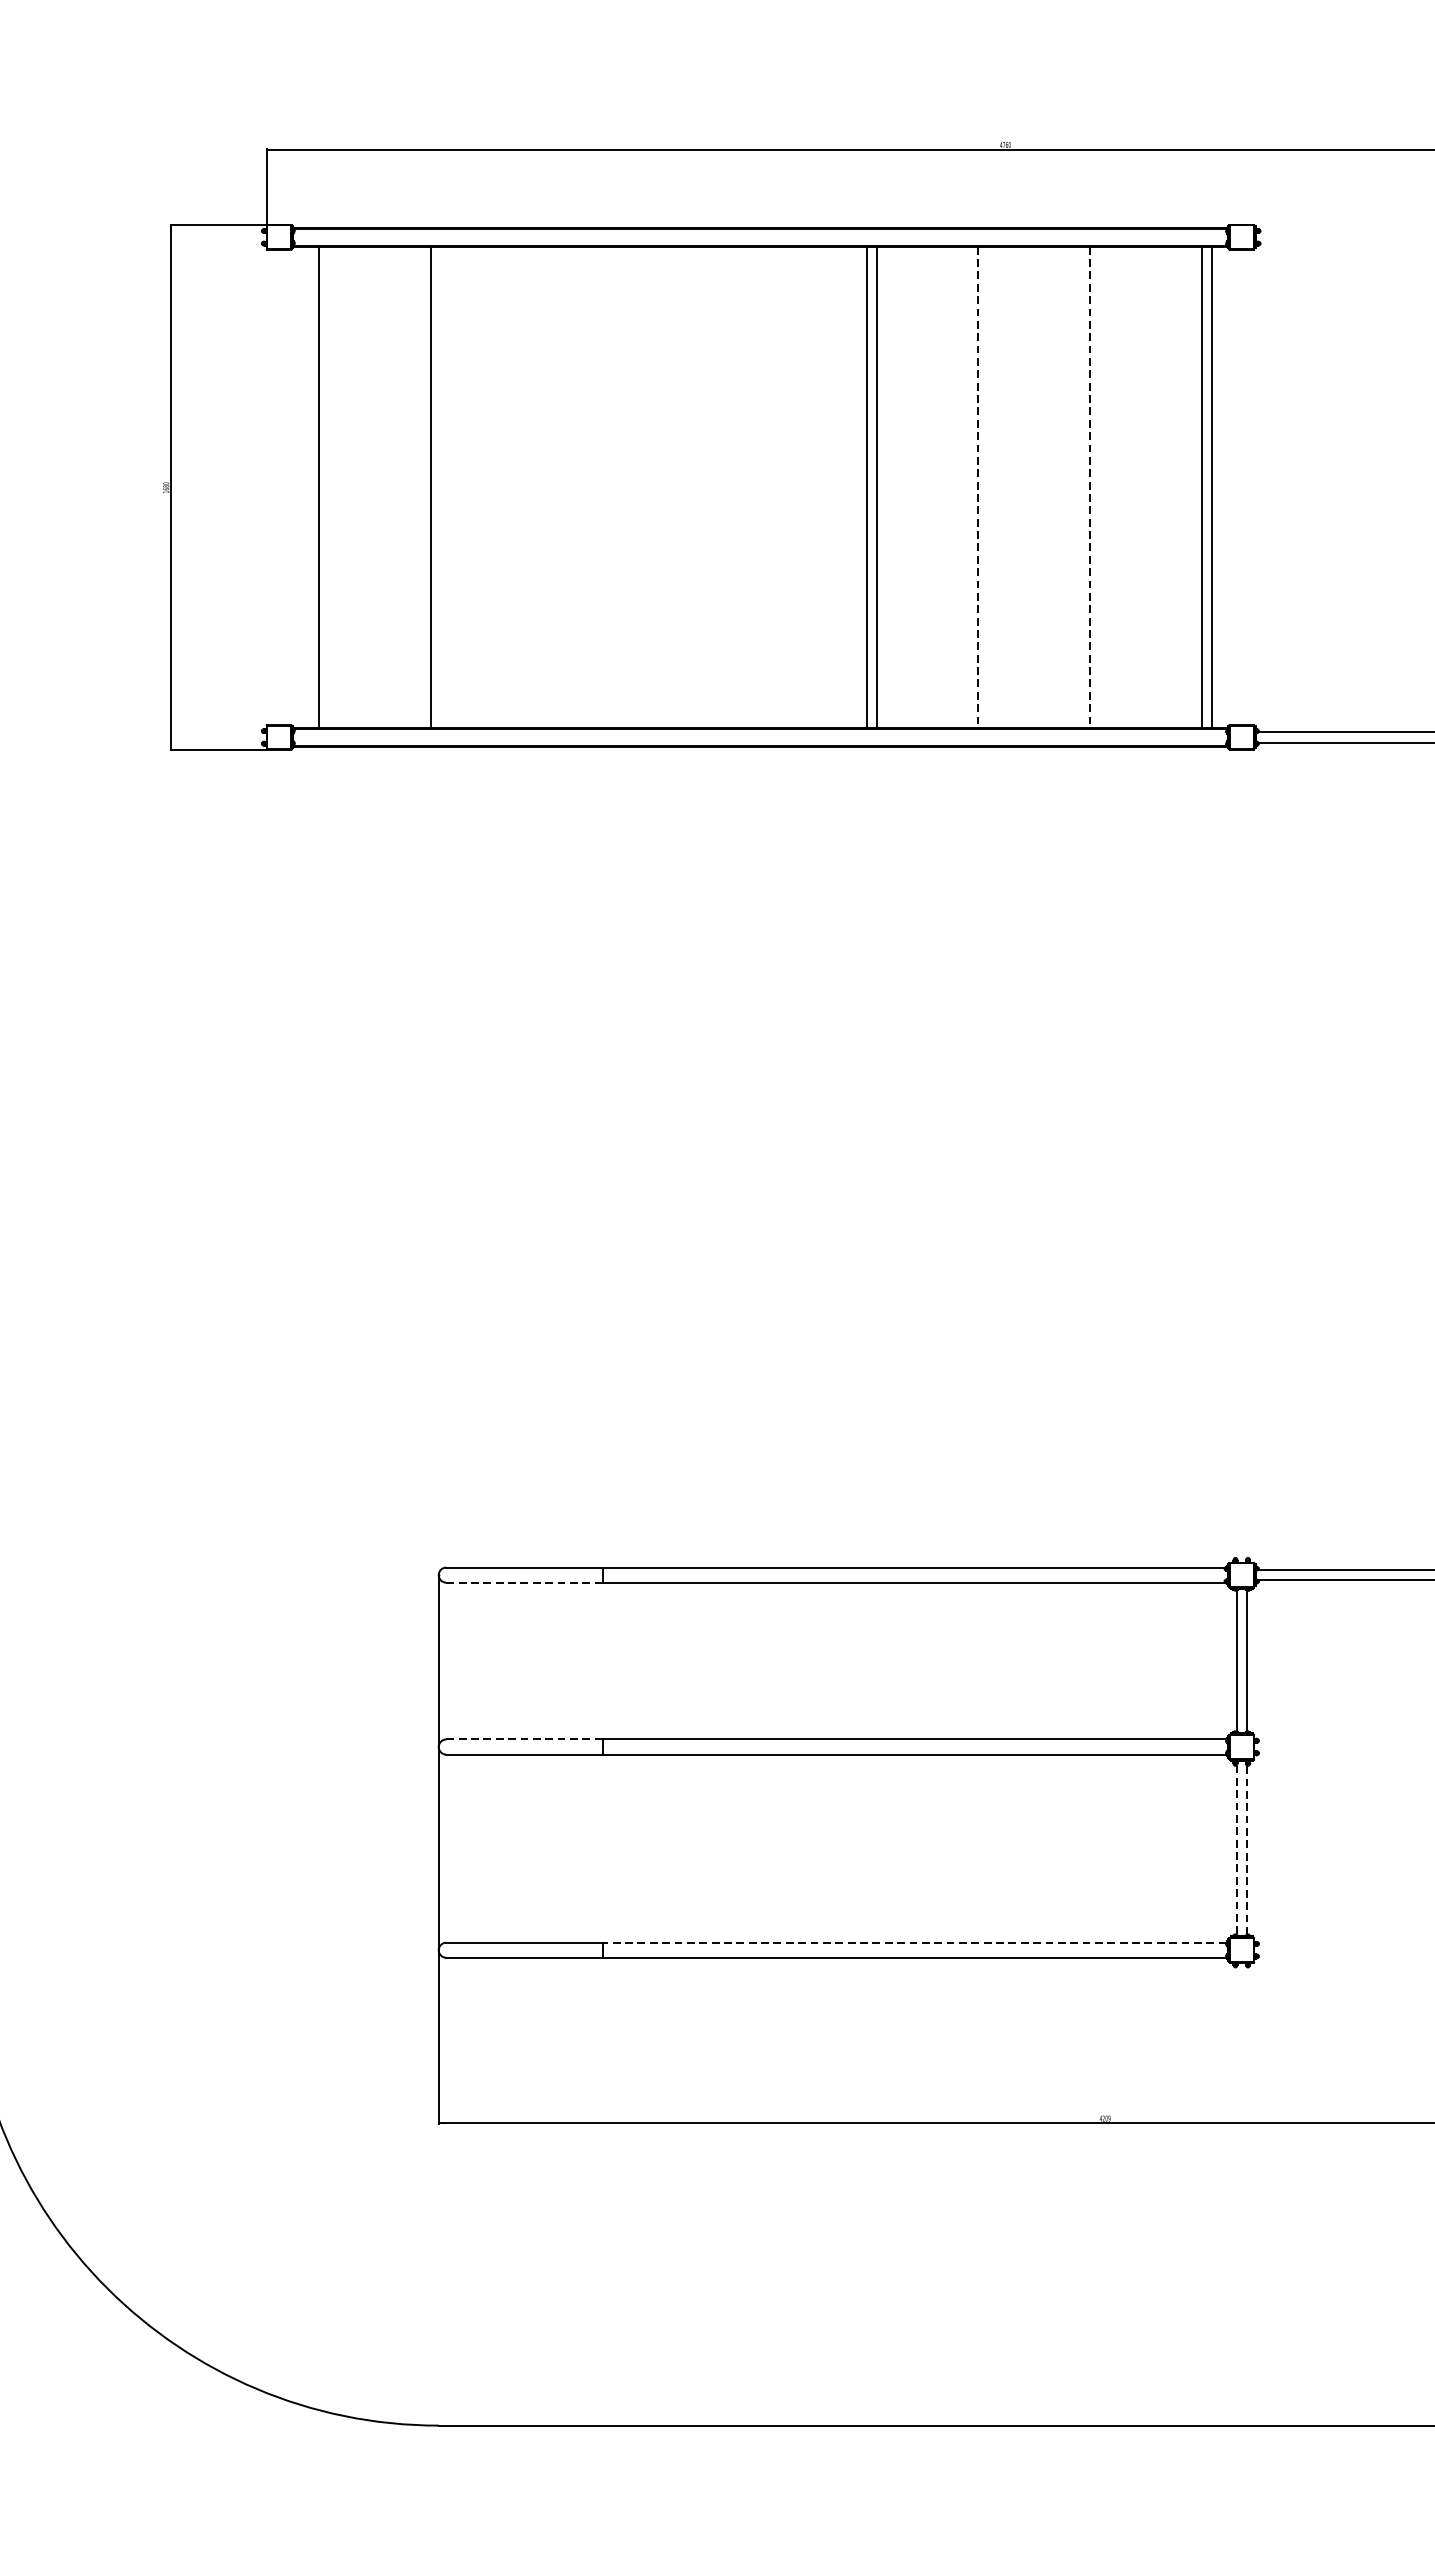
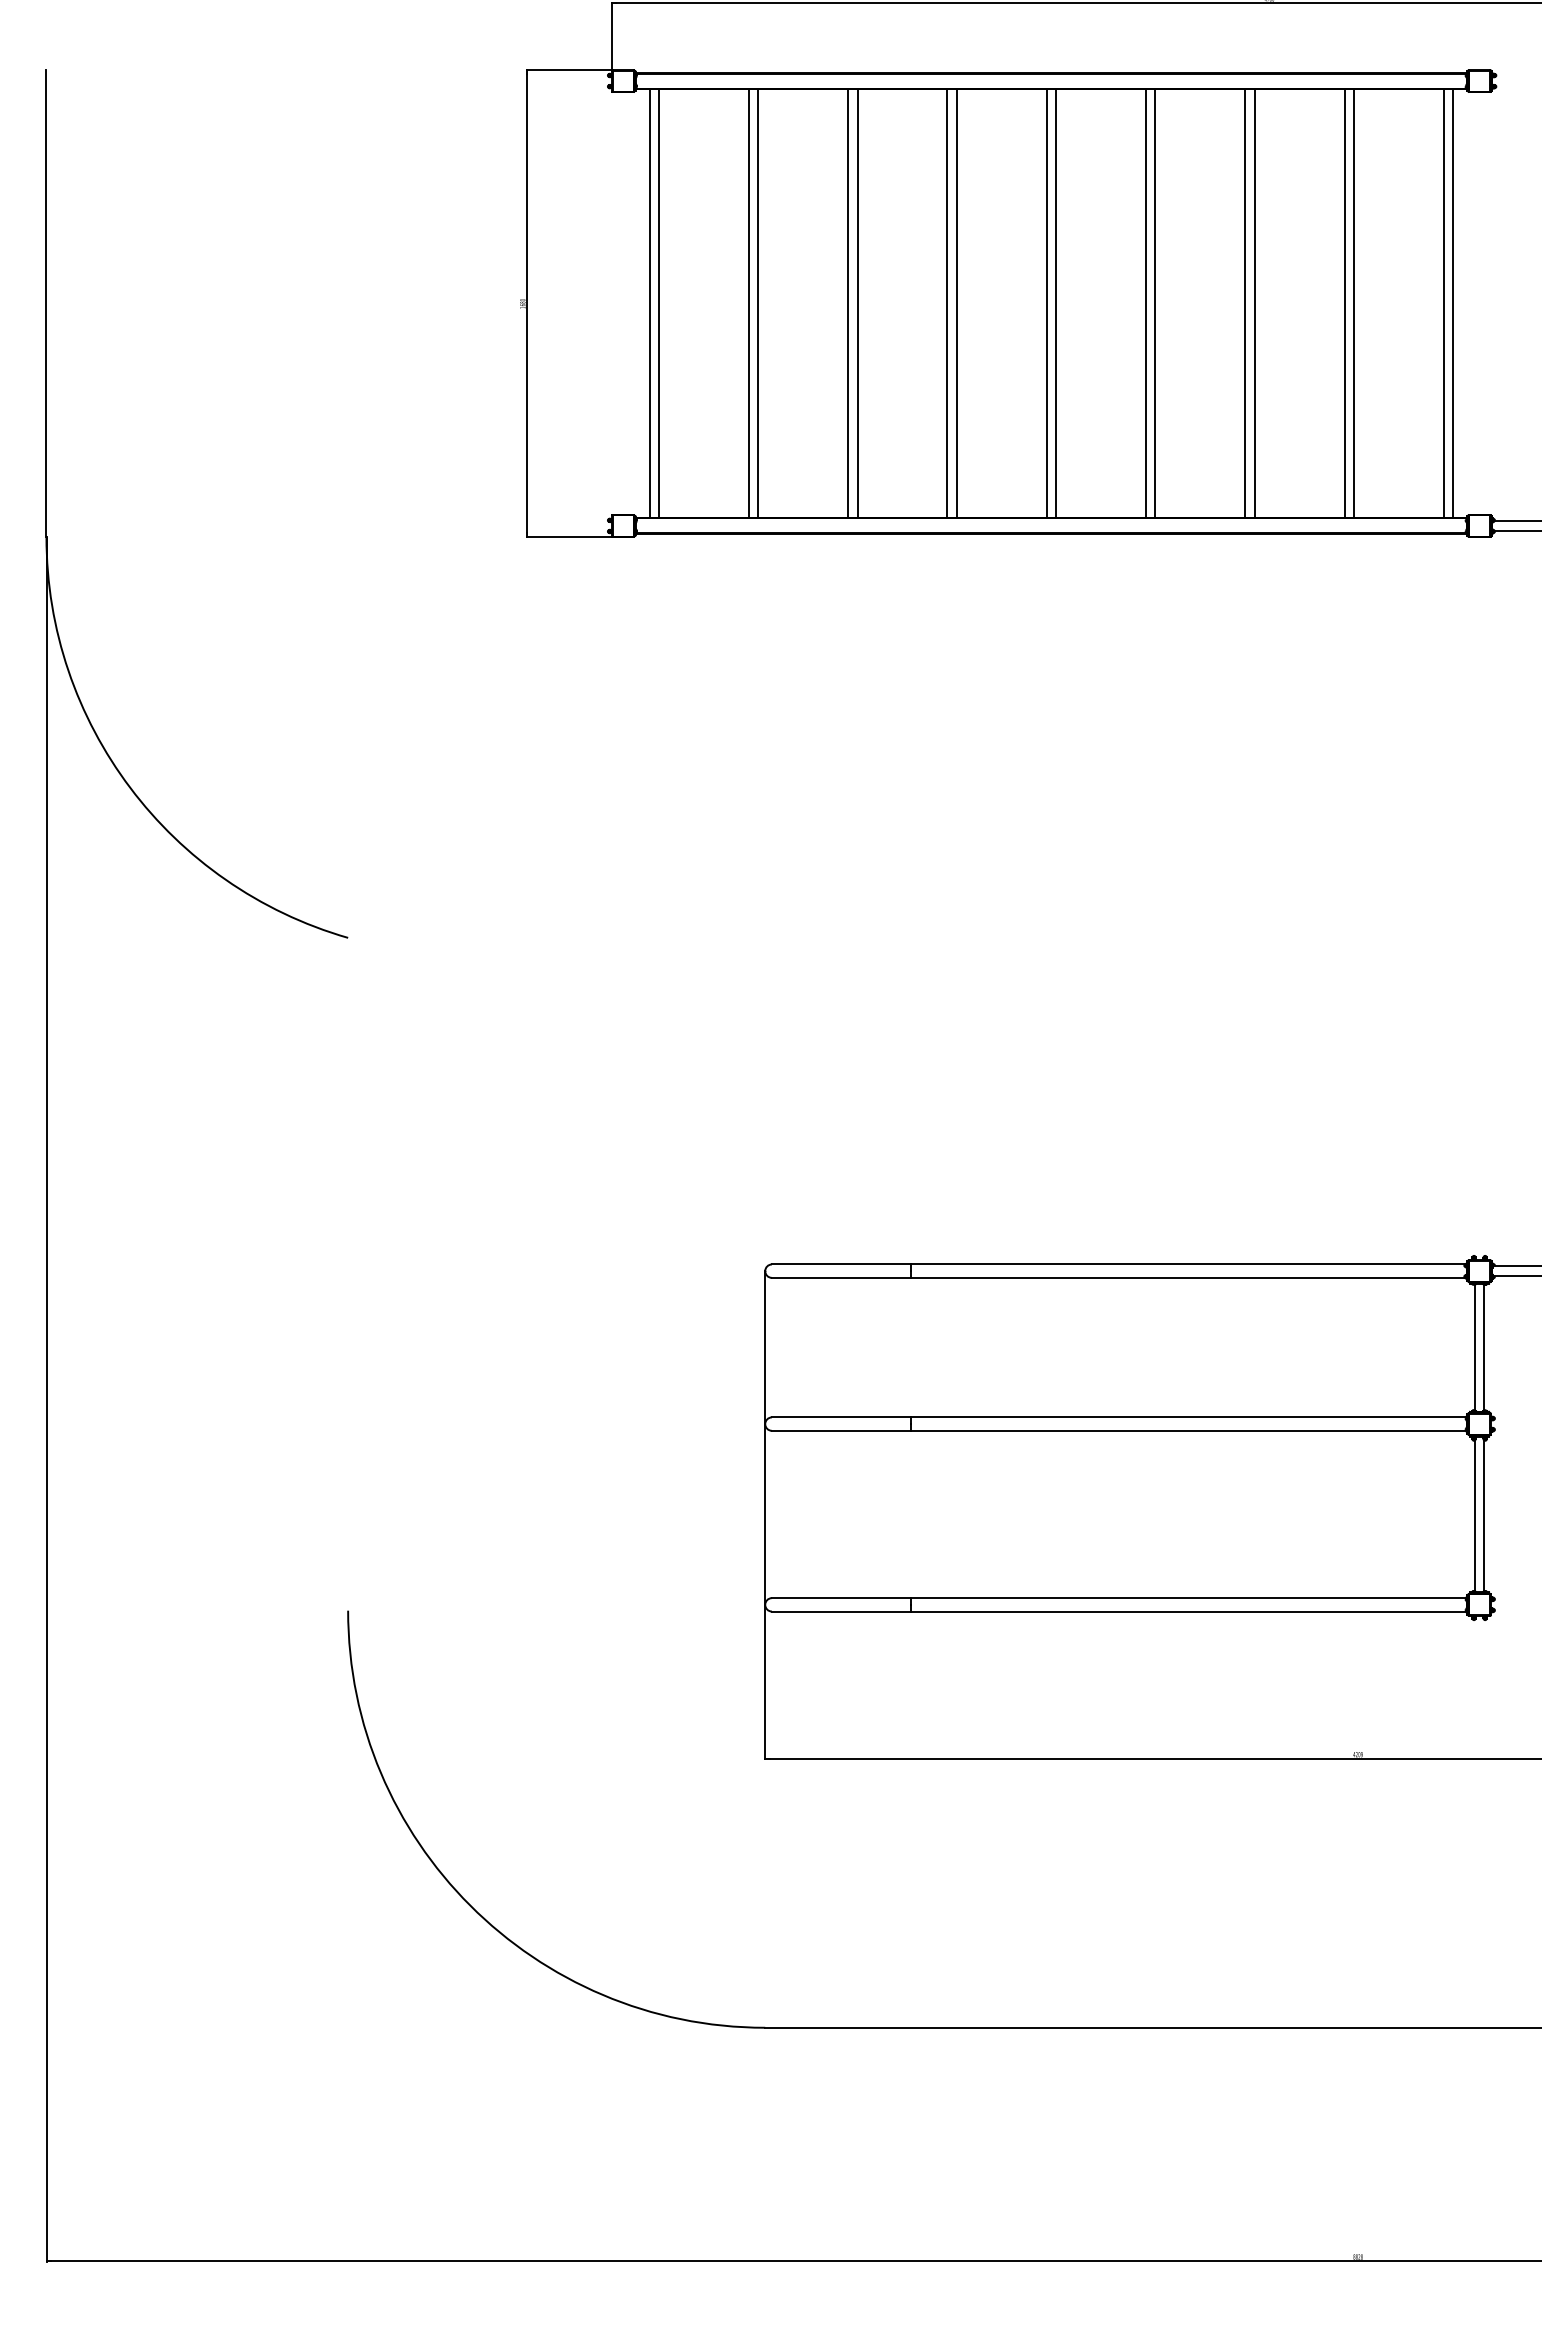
line: (308, 487) -> (649, 303), added
line: (419, 487) -> (748, 303), added
line: (532, 487) -> (848, 303), added
line: (542, 487) -> (857, 303), added
line: (643, 487) -> (947, 303), added
line: (653, 487) -> (956, 303), added
line: (754, 487) -> (1046, 303), added
line: (766, 487) -> (1056, 303), added
line: (988, 487) -> (1254, 303), added
line: (1099, 487) -> (1353, 303), added
line: (978, 488) -> (1245, 304), dashed -> solid
line: (1089, 488) -> (1344, 304), dashed -> solid
line: (524, 1582) -> (841, 1277), dashed -> solid
line: (524, 1739) -> (841, 1417), dashed -> solid
line: (1247, 1849) -> (1484, 1515), dashed -> solid
line: (1236, 1850) -> (1474, 1516), dashed -> solid
line: (914, 1943) -> (1188, 1598), dashed -> solid

